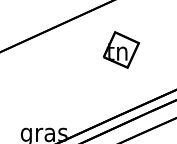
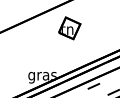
part: (121, 50) -> (69, 28), moved

